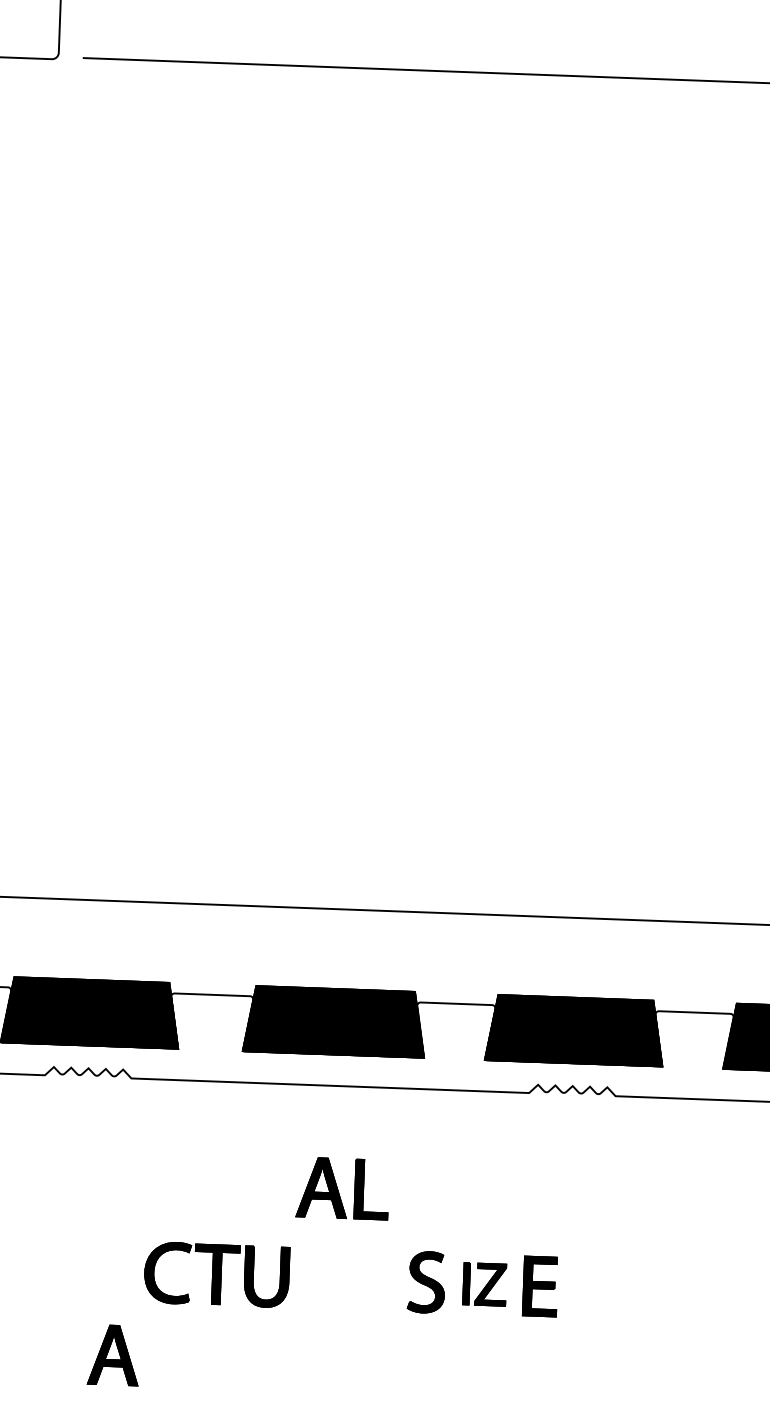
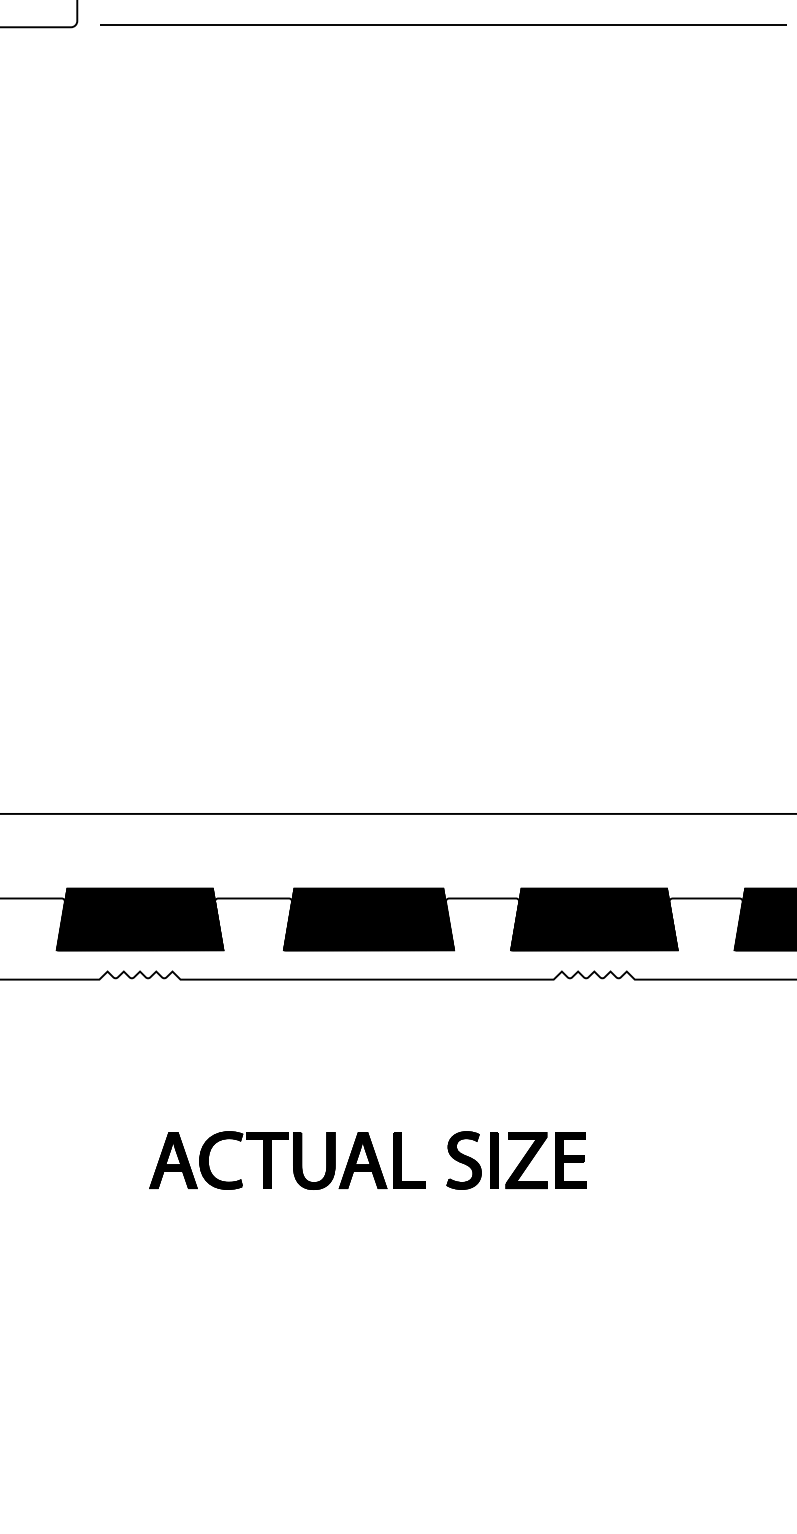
part: (341, 1188) -> (381, 1160), moved
part: (484, 1284) -> (518, 1160), size x1.43
part: (113, 1355) -> (173, 1160), moved

